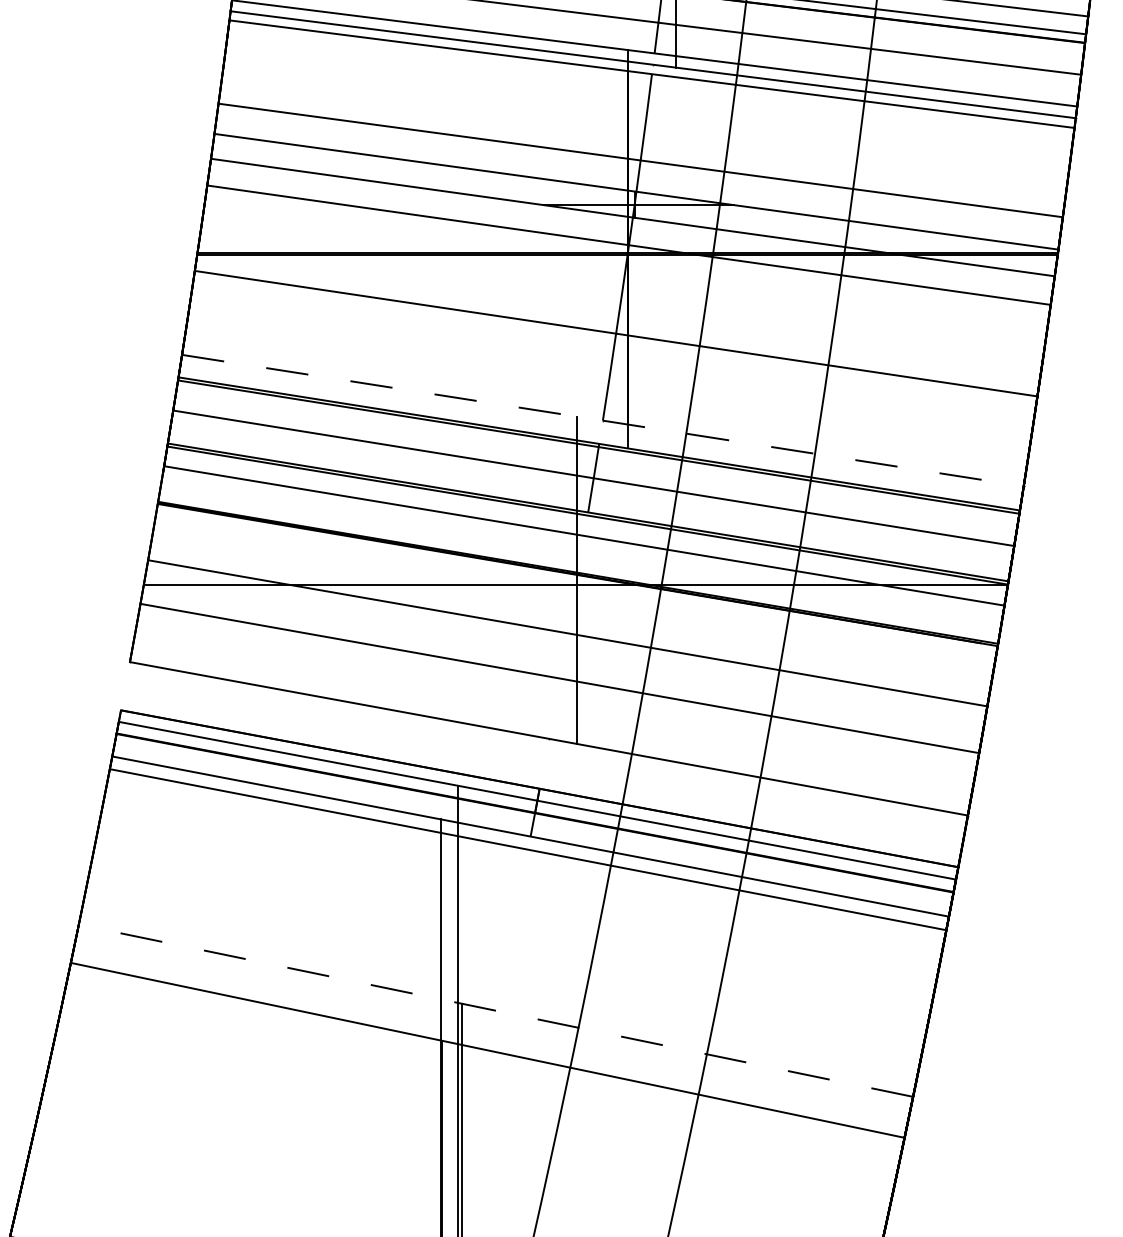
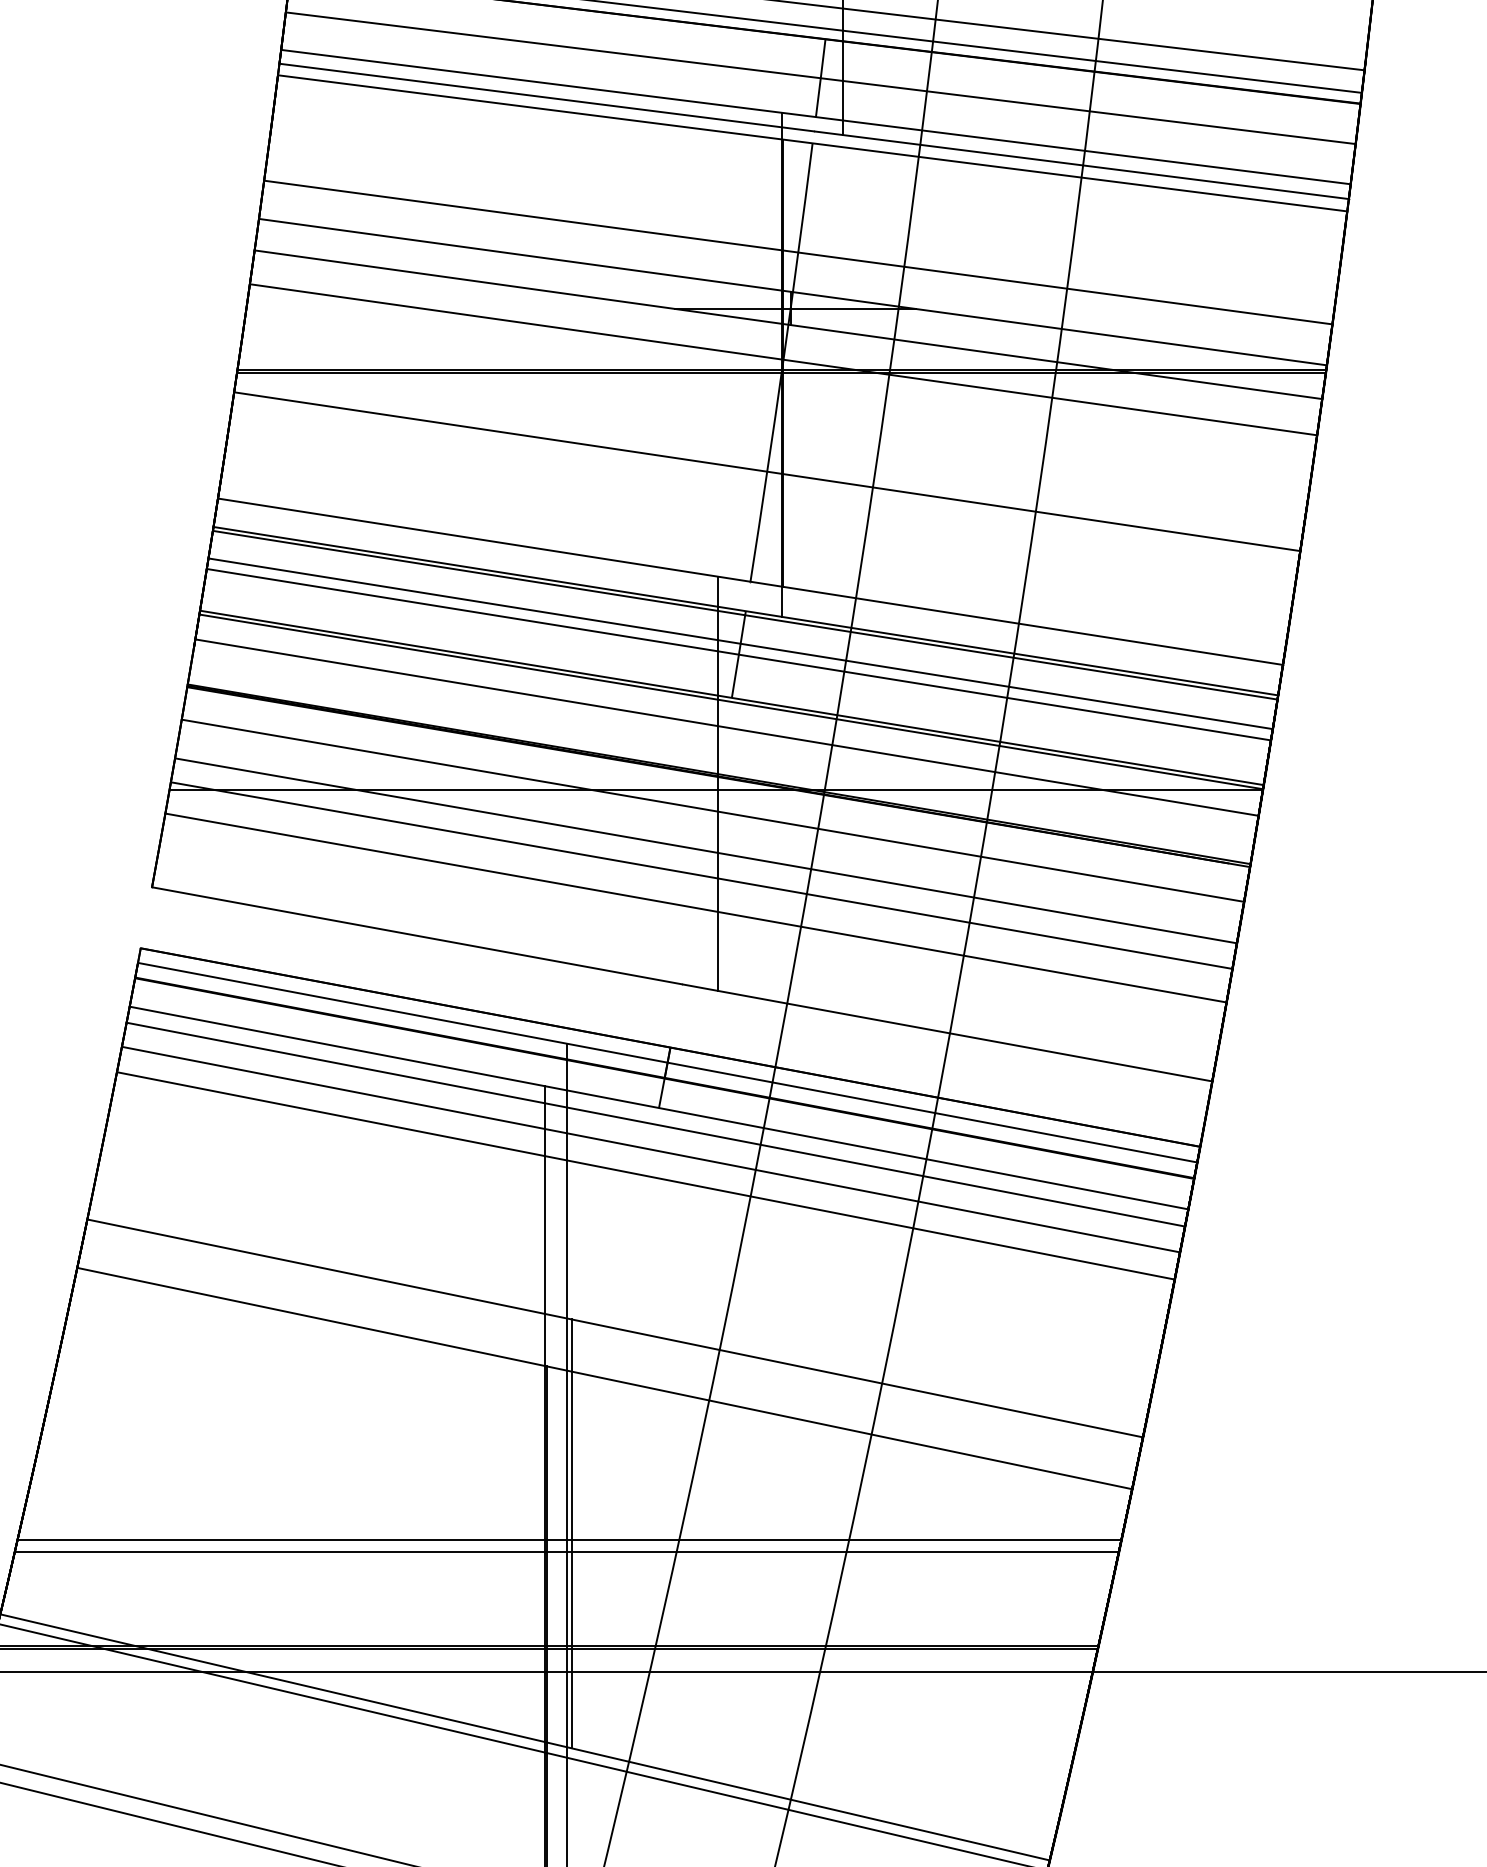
line: (602, 420) -> (750, 581), dashed -> solid
line: (595, 469) -> (740, 643), added
line: (572, 601) -> (712, 810), added
line: (564, 652) -> (701, 875), added
line: (523, 869) -> (650, 1149), added
line: (519, 889) -> (645, 1175), added
line: (496, 1010) -> (615, 1328), dashed -> solid
line: (459, 1177) -> (569, 1539), added
line: (457, 1187) -> (566, 1551), added

